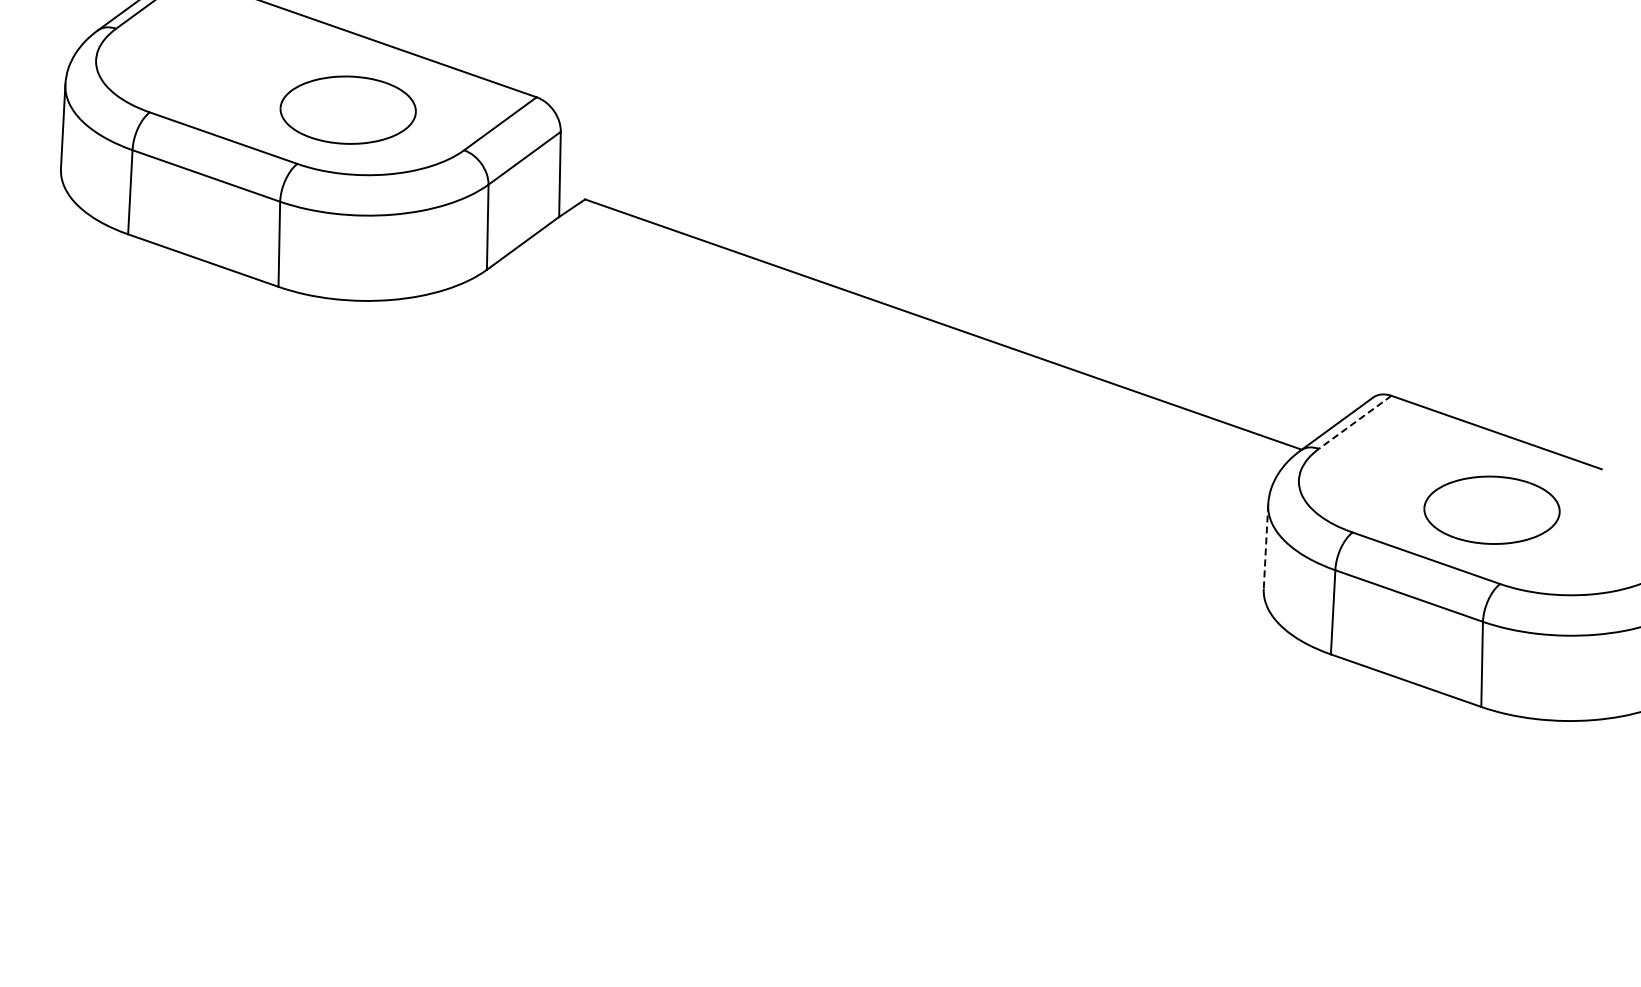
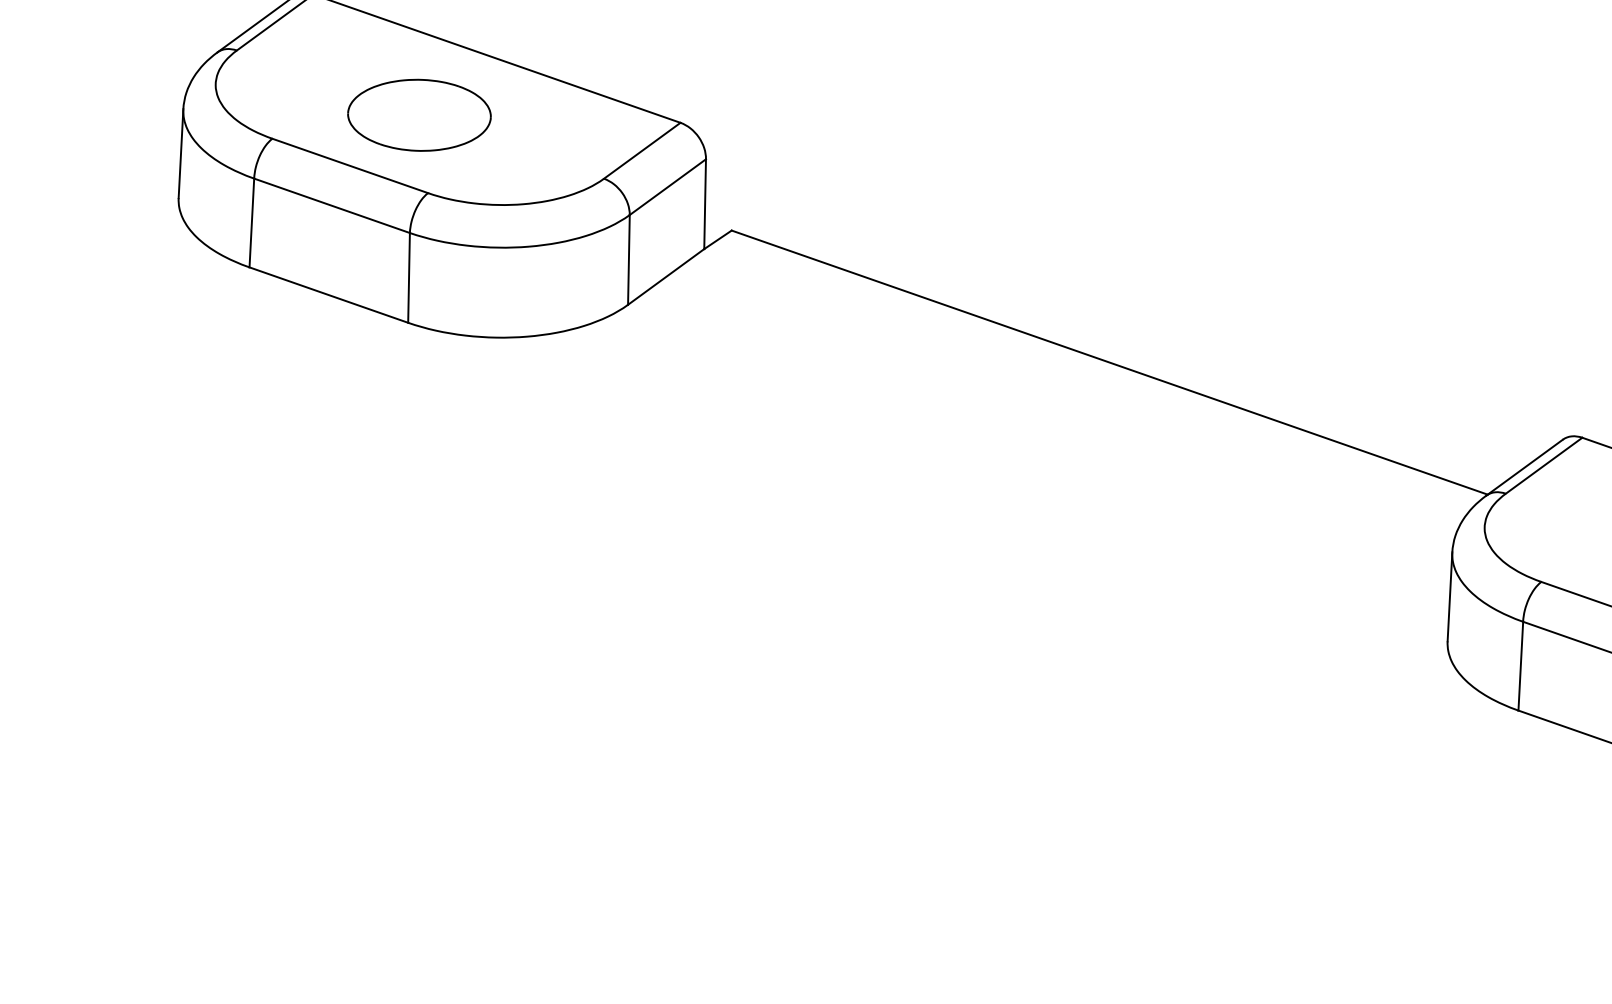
part: (347, 109) -> (418, 114), moved
line: (1355, 422) -> (1544, 465), dashed -> solid
line: (1265, 547) -> (1449, 597), dashed -> solid

